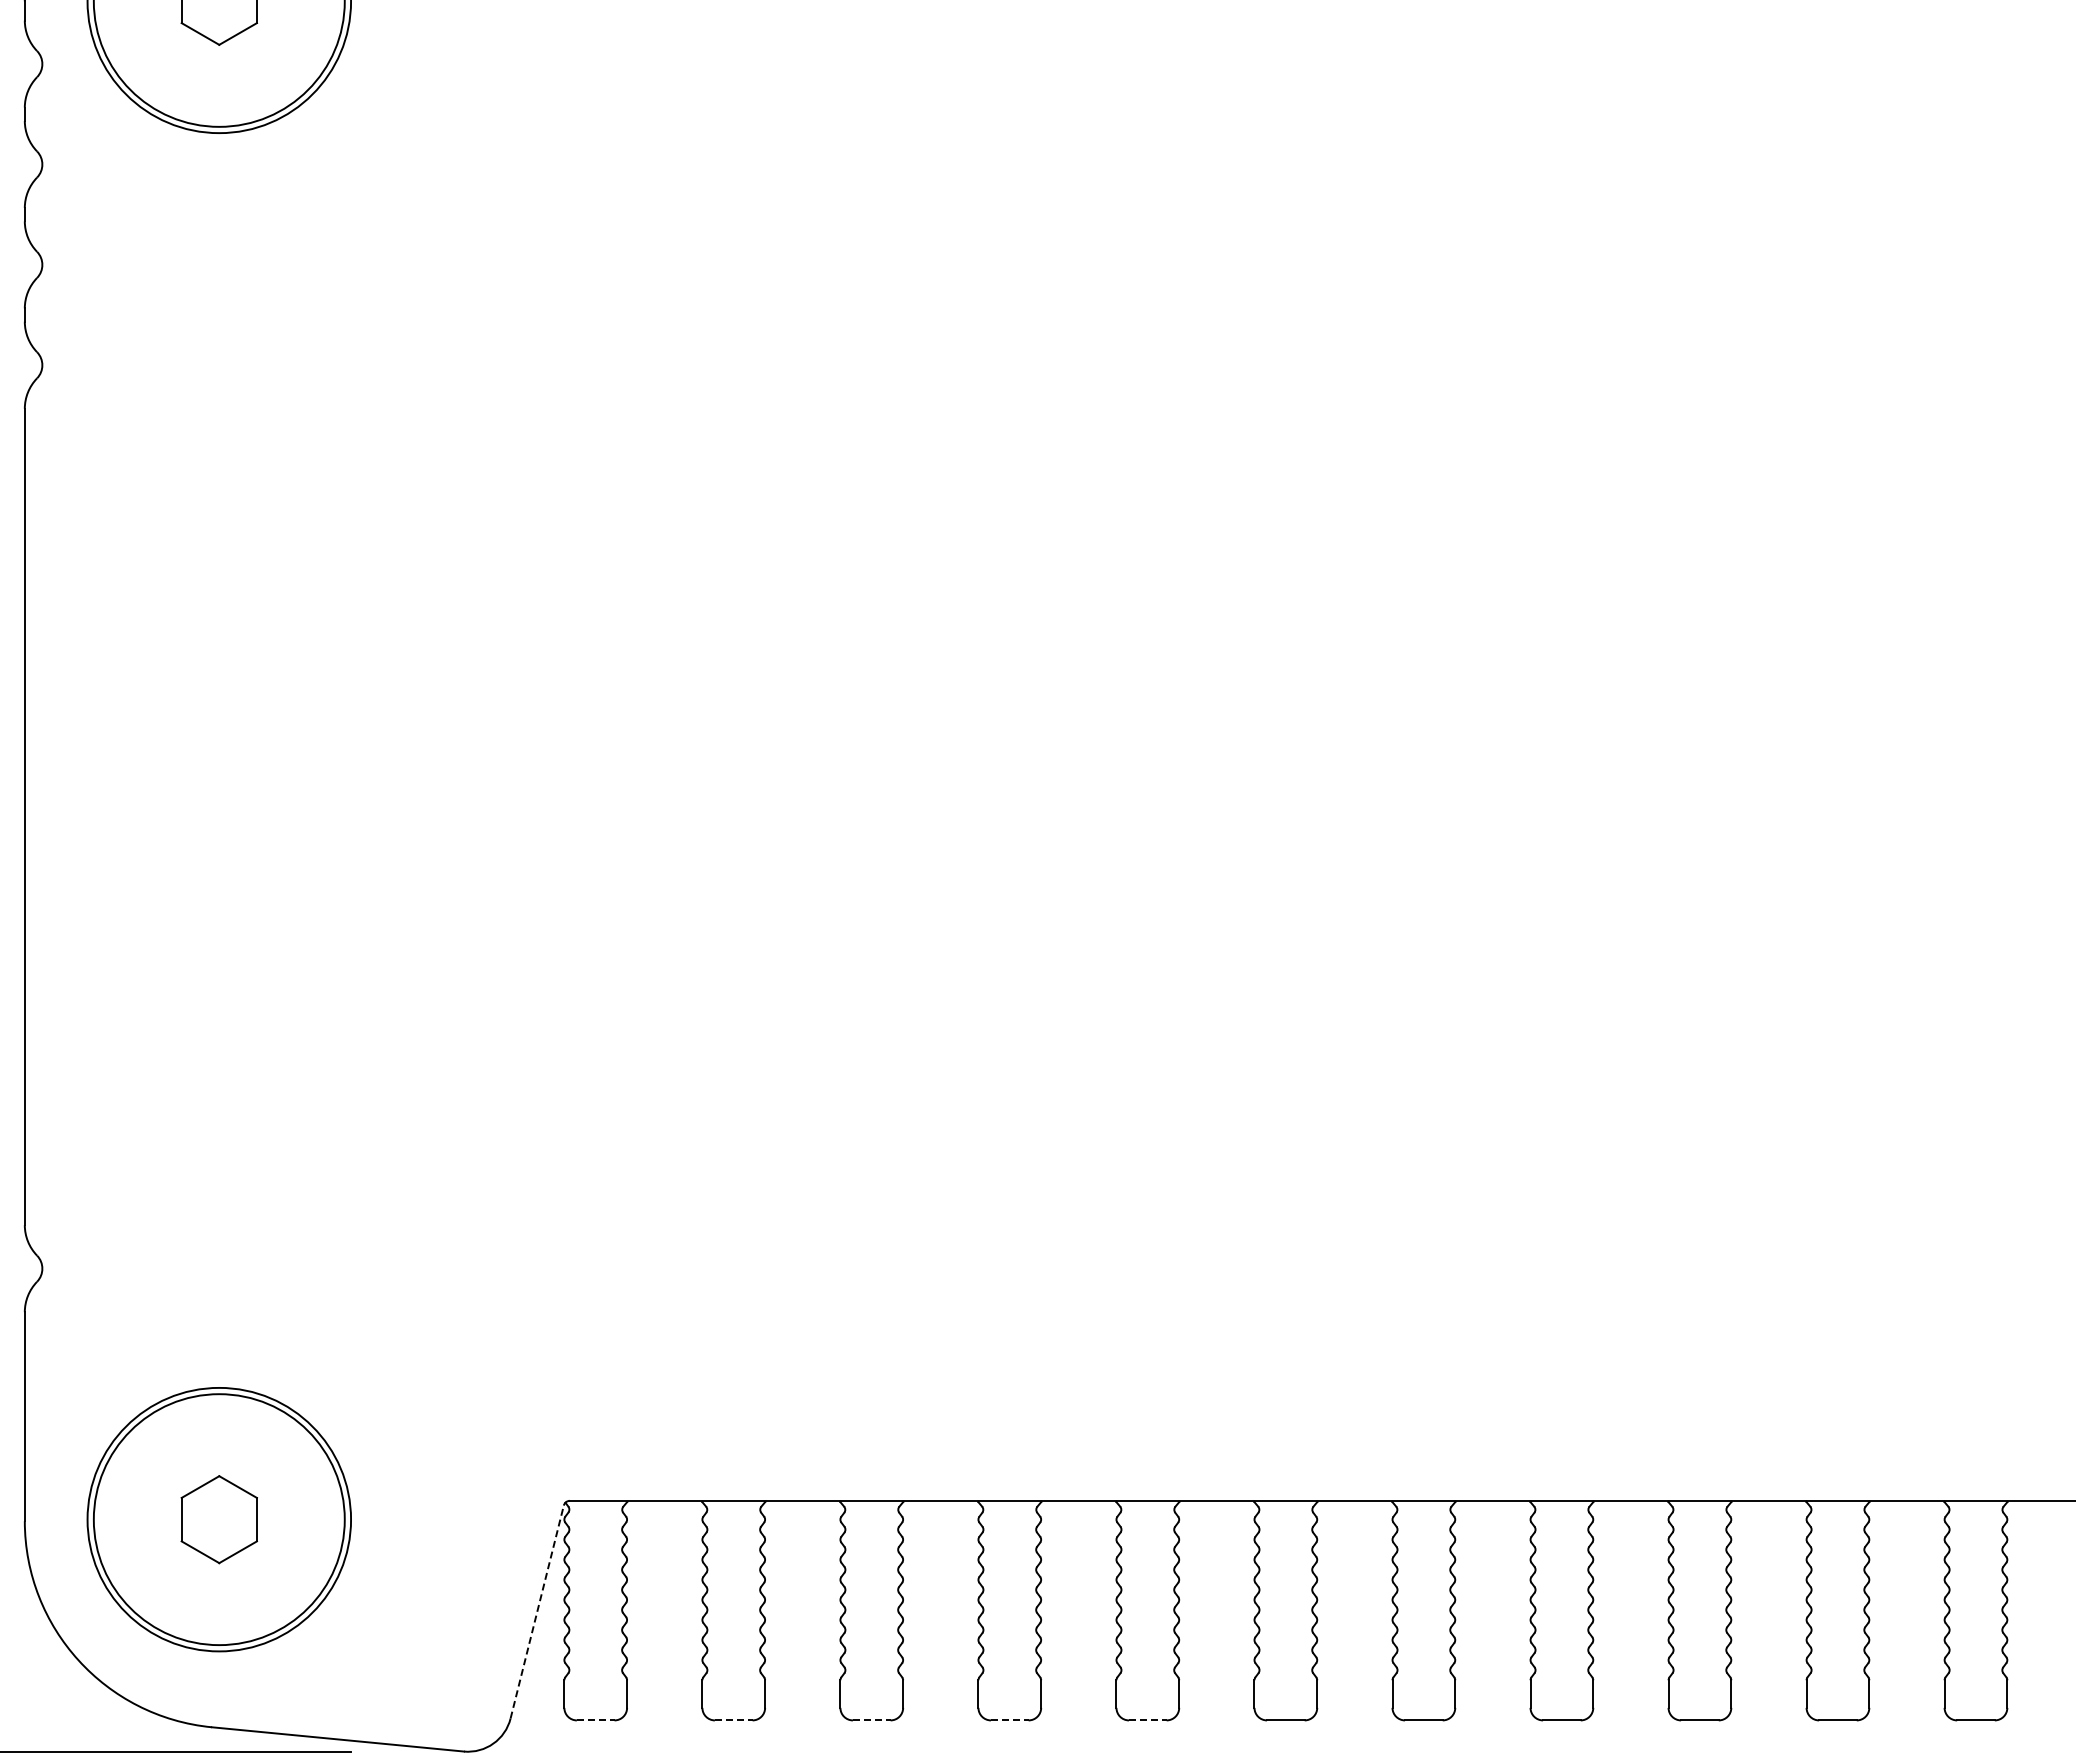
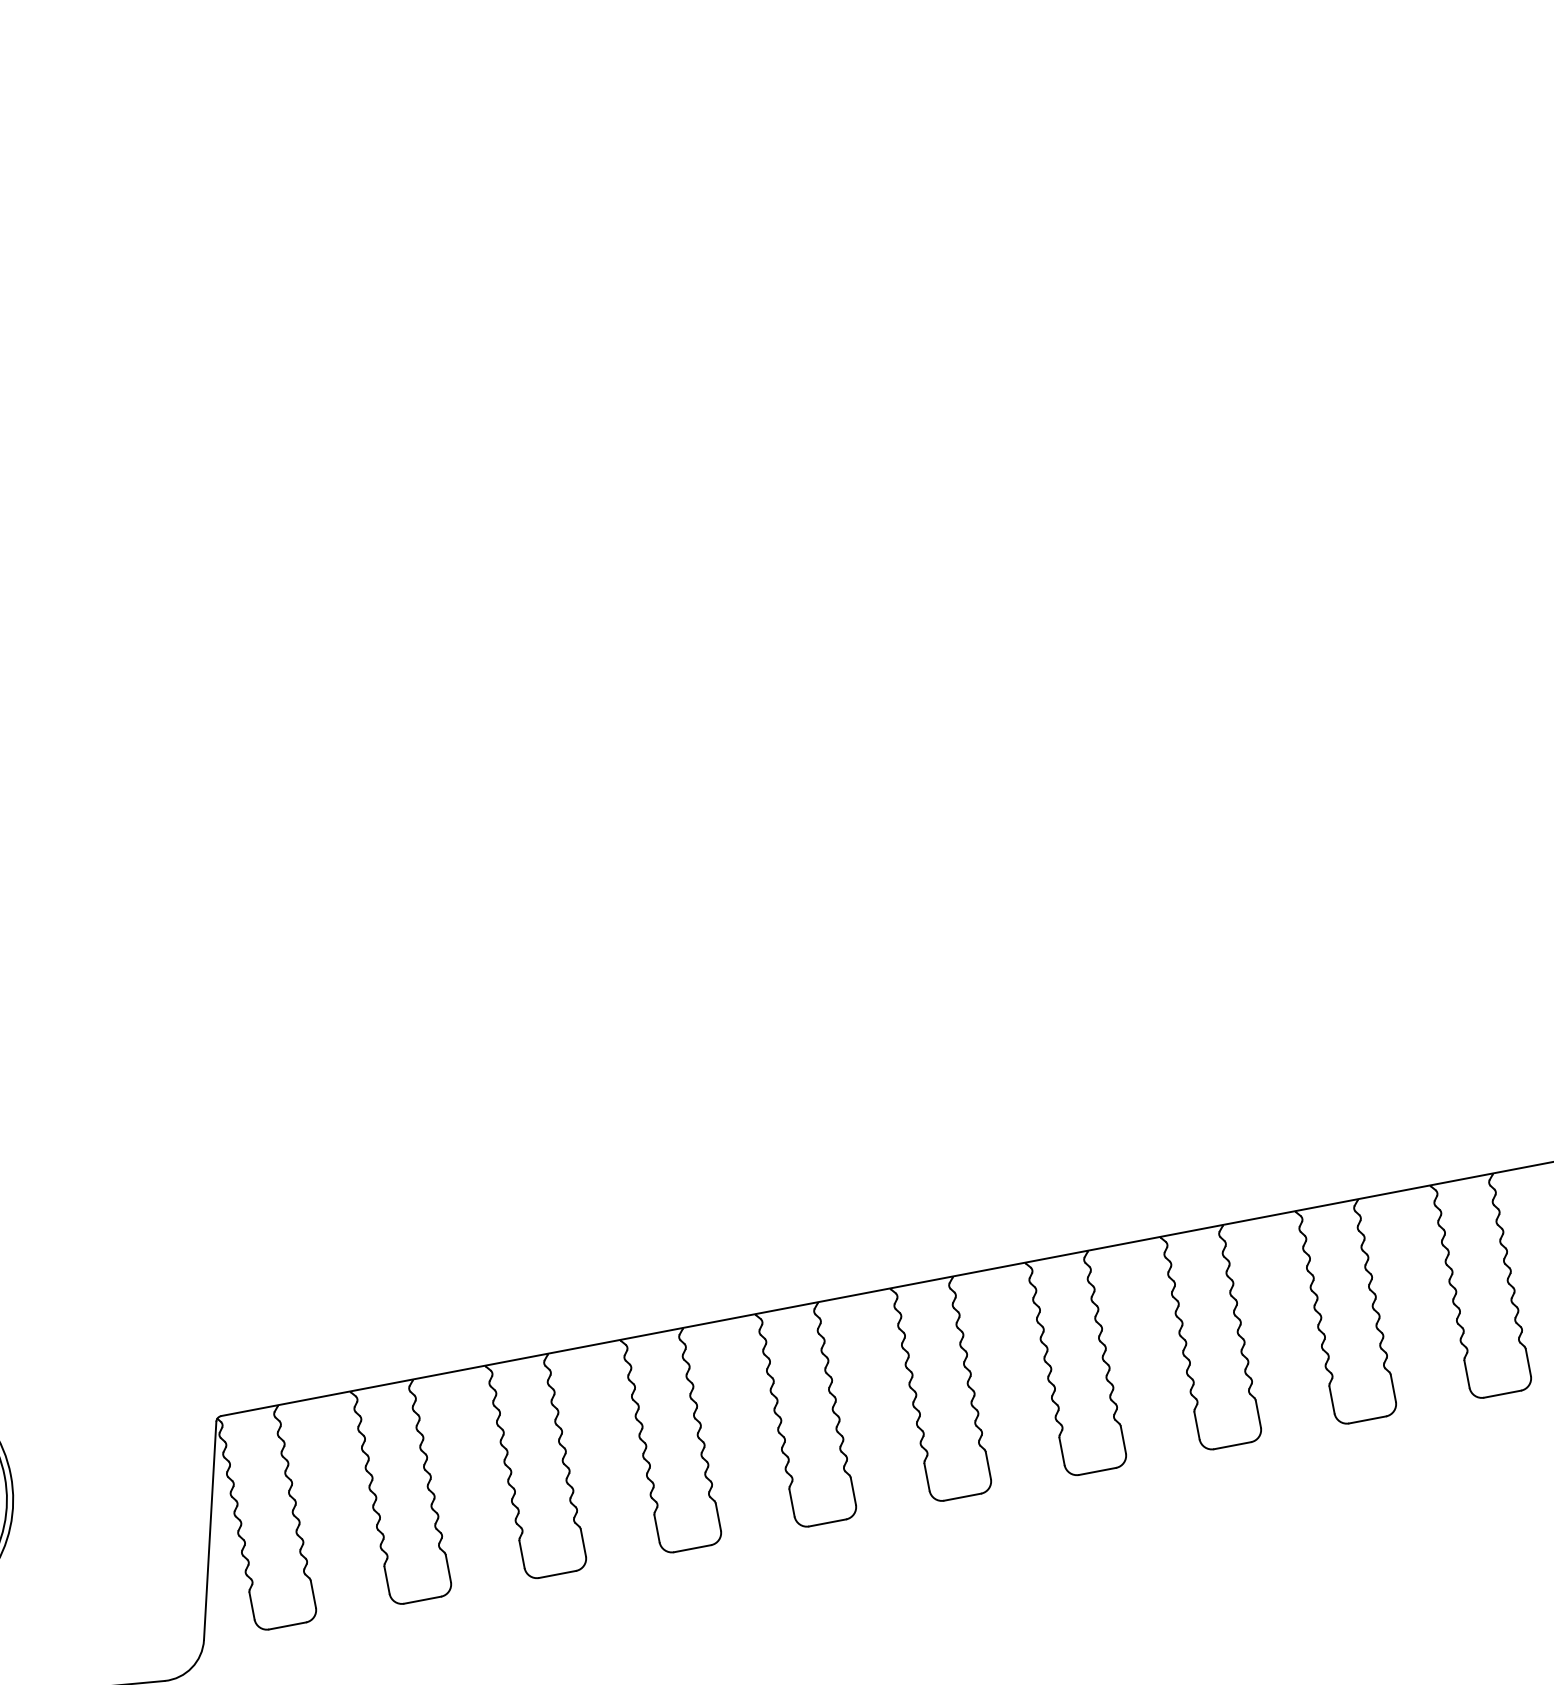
line: (537, 1612) -> (210, 1531), dashed -> solid
line: (595, 1720) -> (287, 1626), dashed -> solid
line: (733, 1720) -> (422, 1600), dashed -> solid
line: (871, 1720) -> (557, 1574), dashed -> solid
line: (1009, 1720) -> (692, 1548), dashed -> solid
line: (1147, 1720) -> (827, 1523), dashed -> solid

